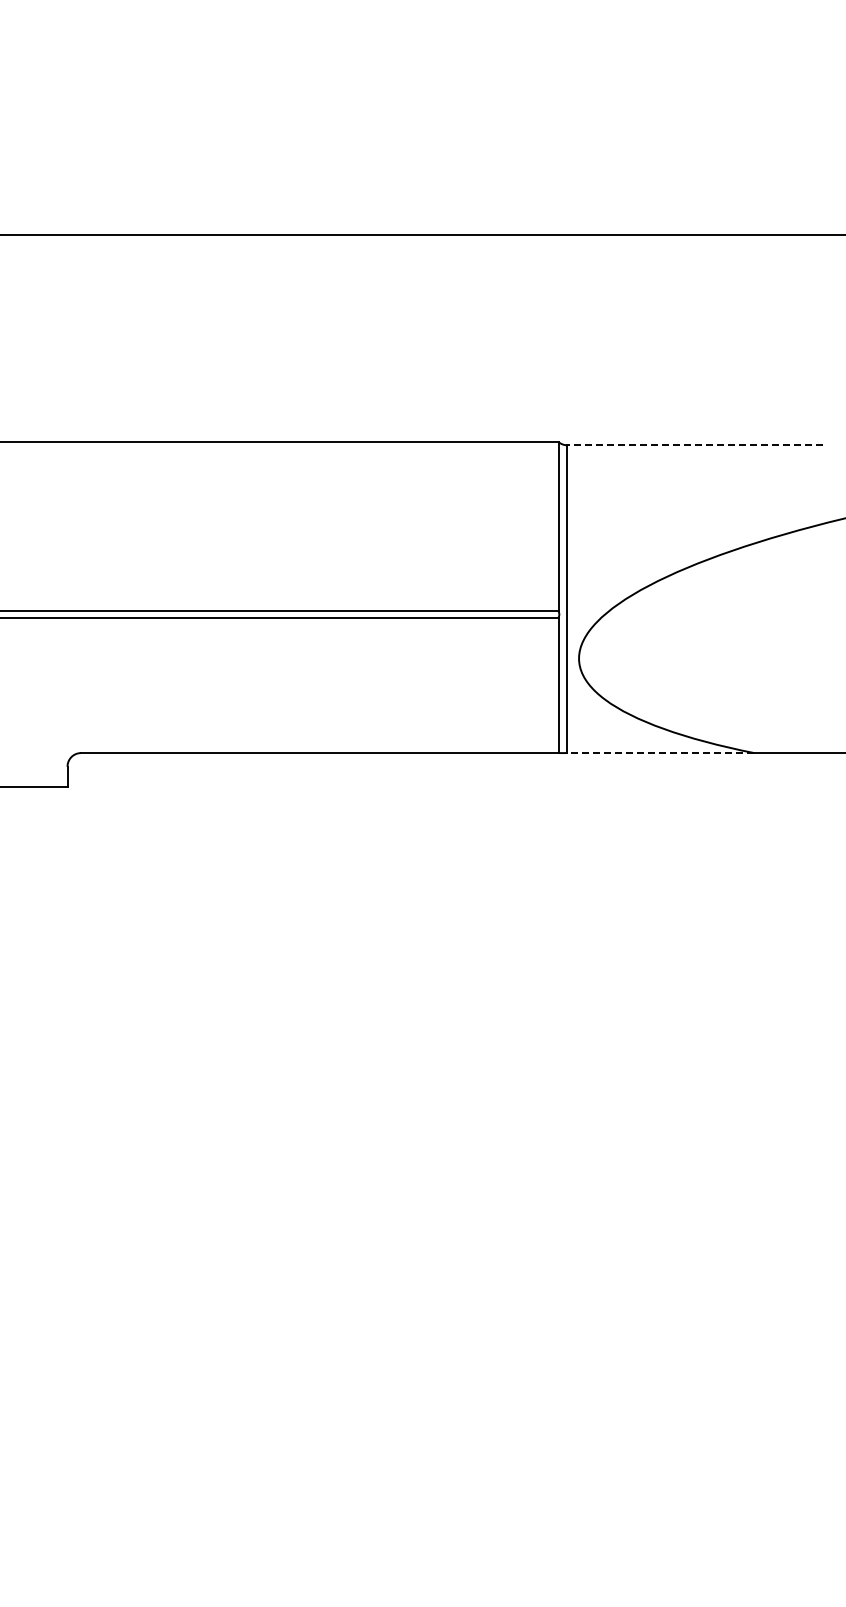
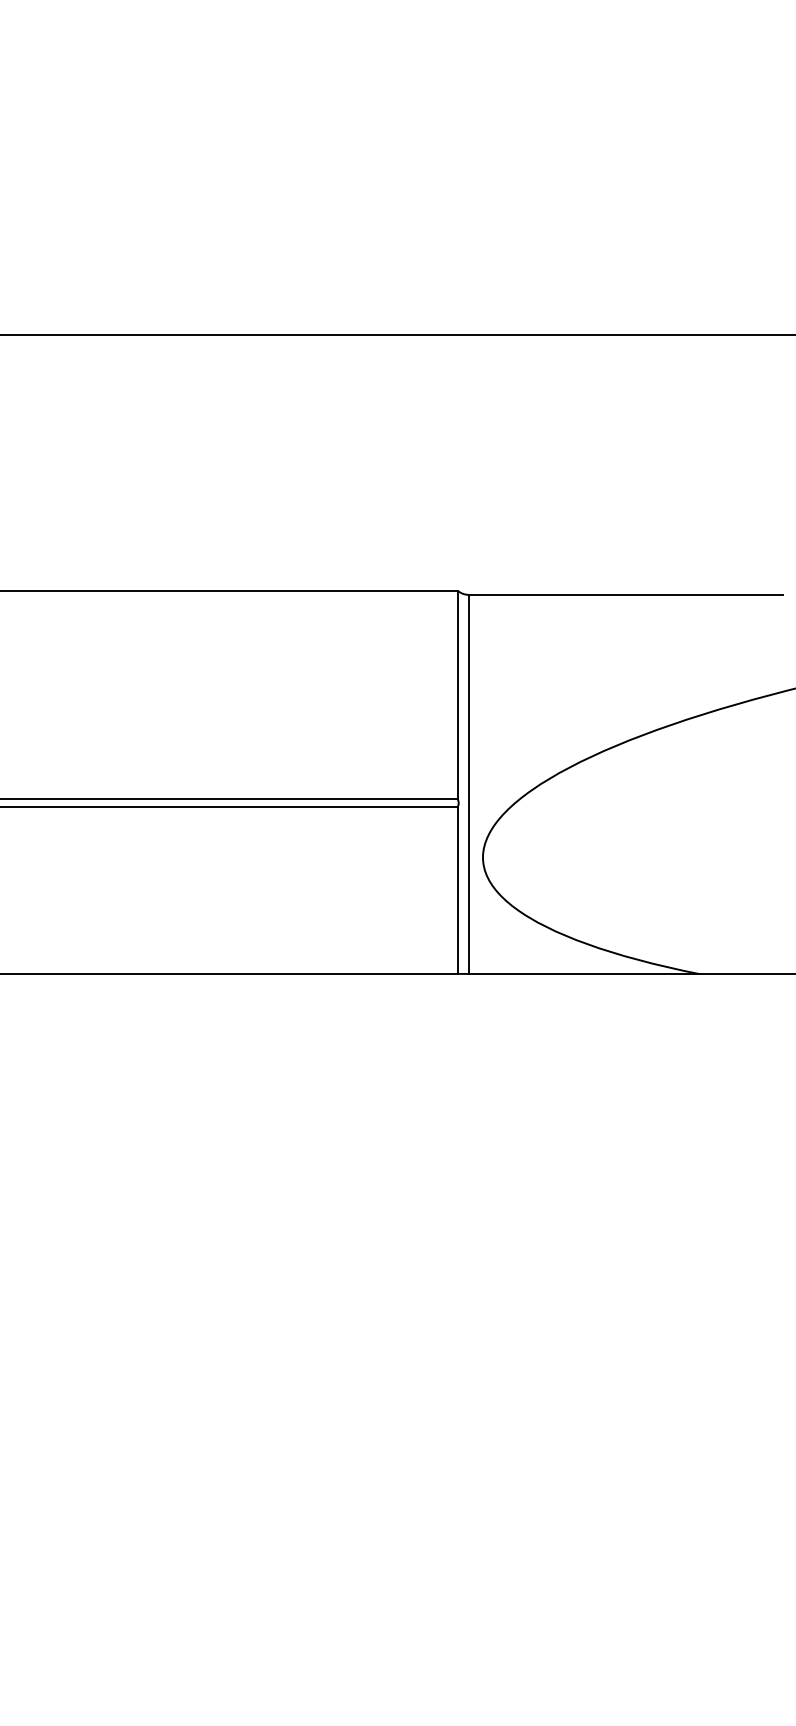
line: (695, 445) -> (626, 595), dashed -> solid
line: (660, 753) -> (583, 974), dashed -> solid

